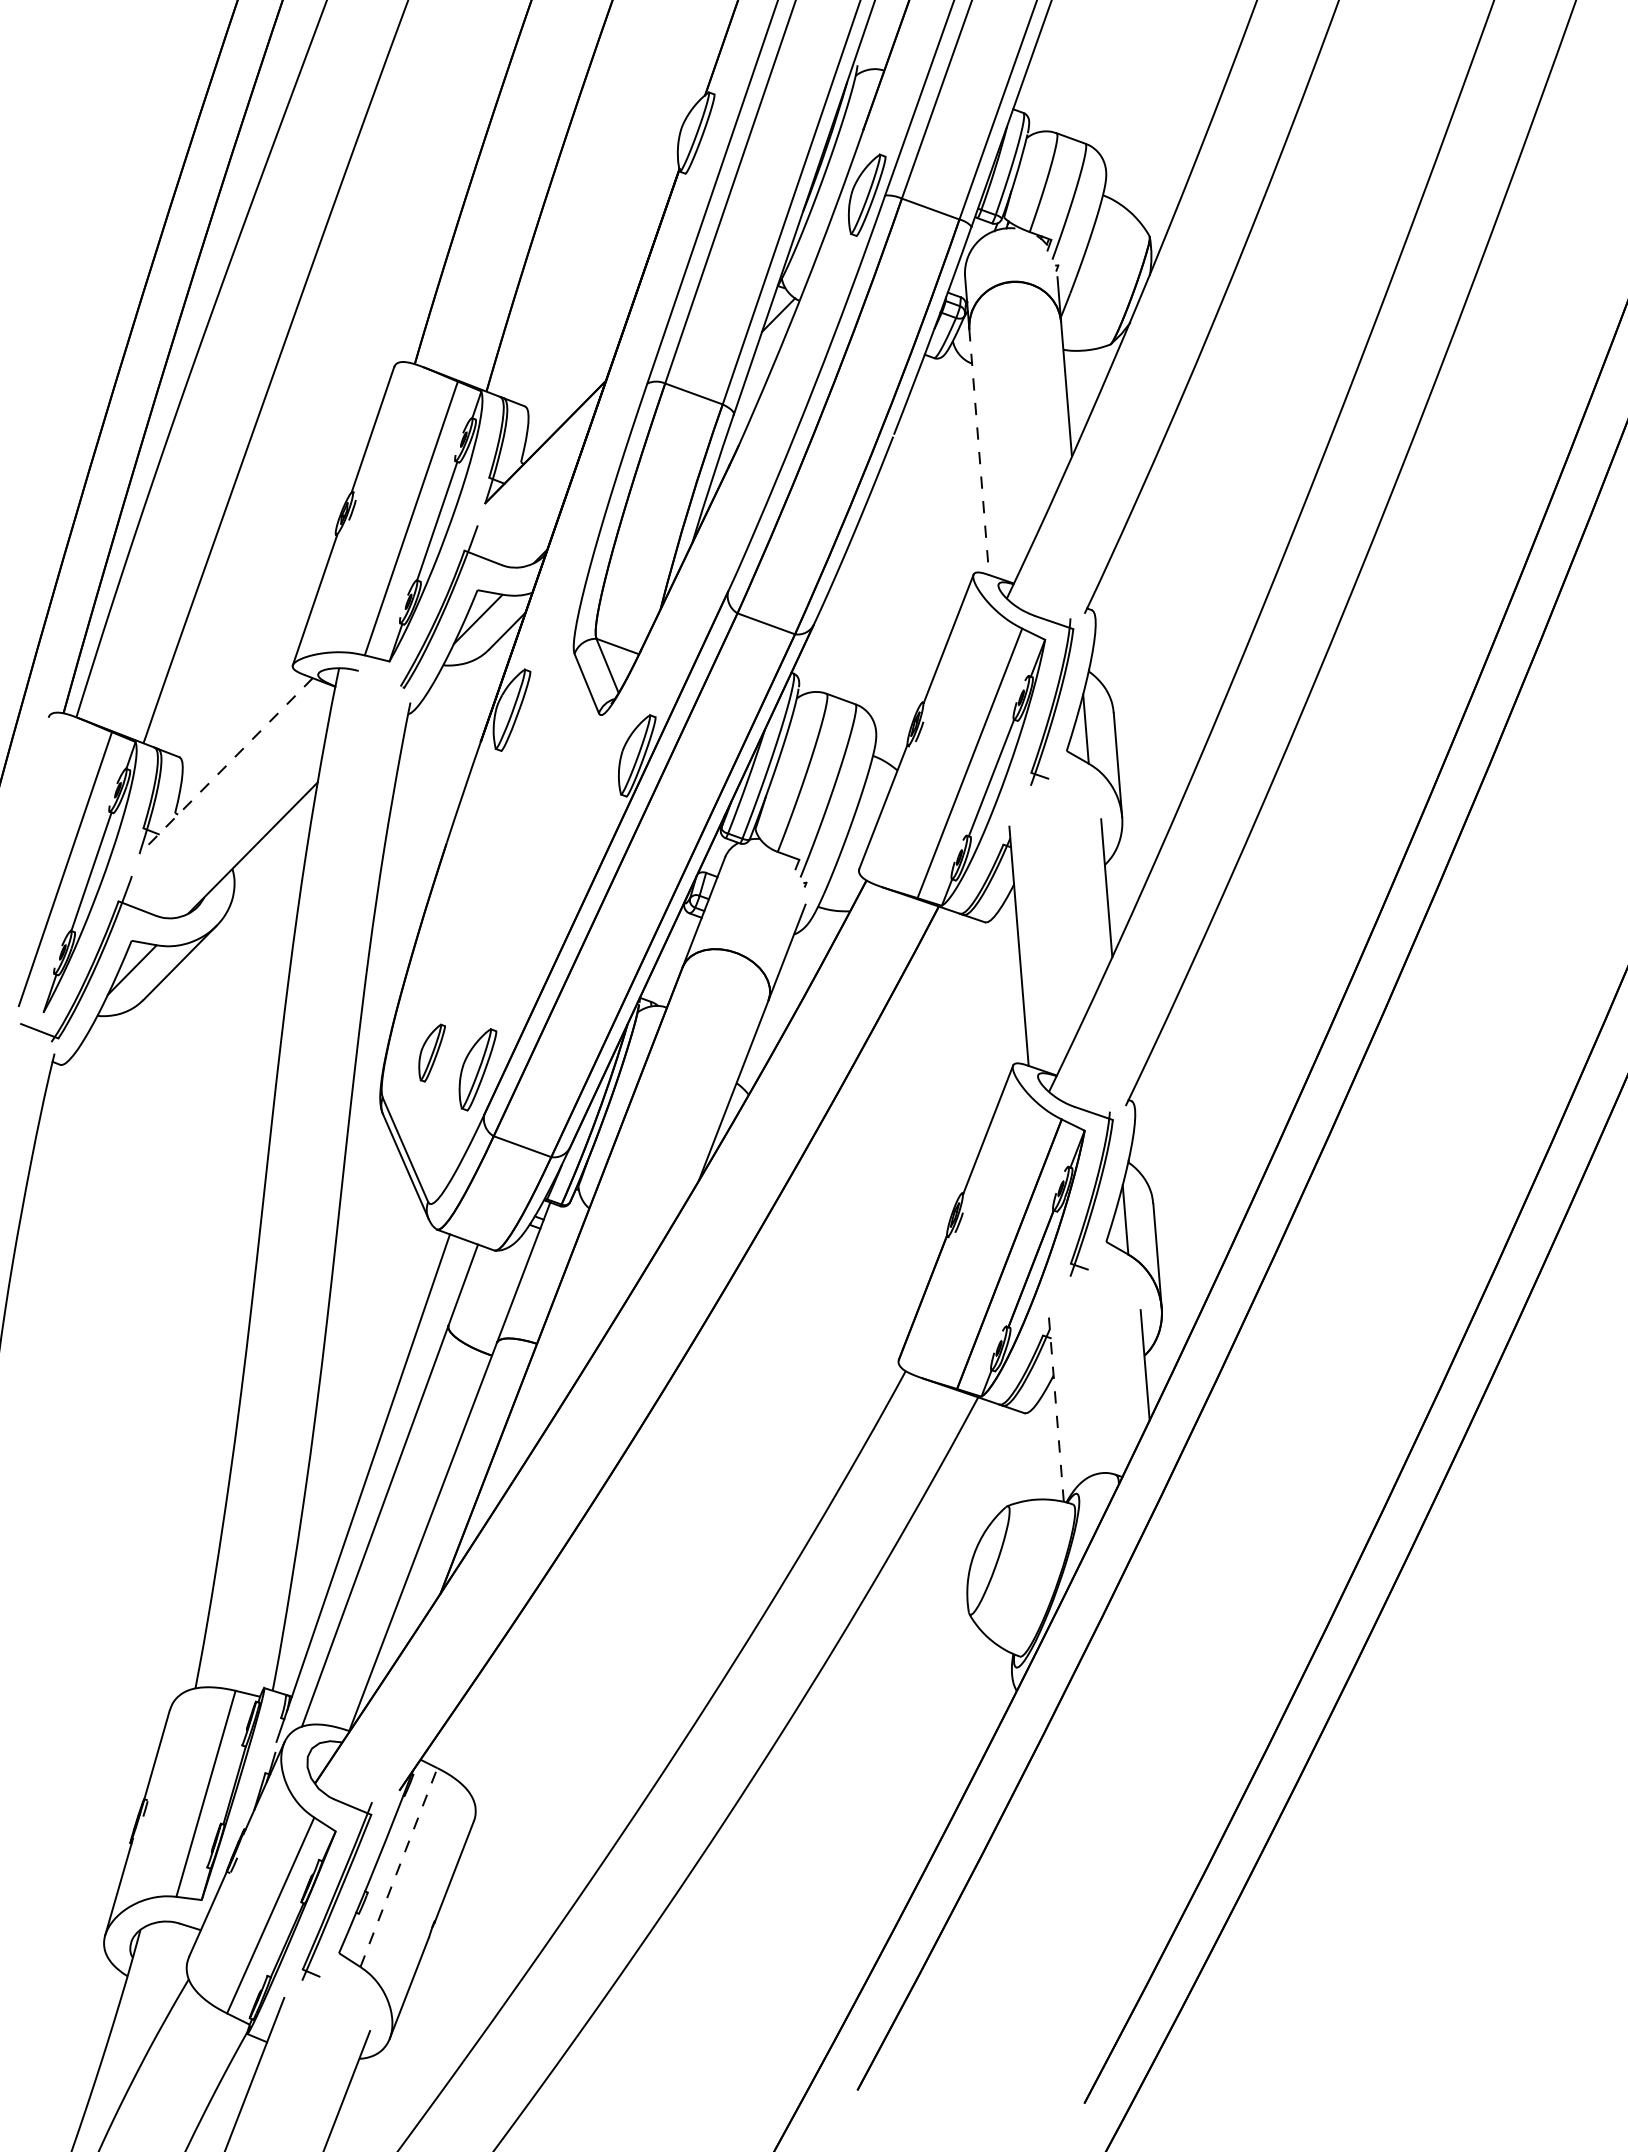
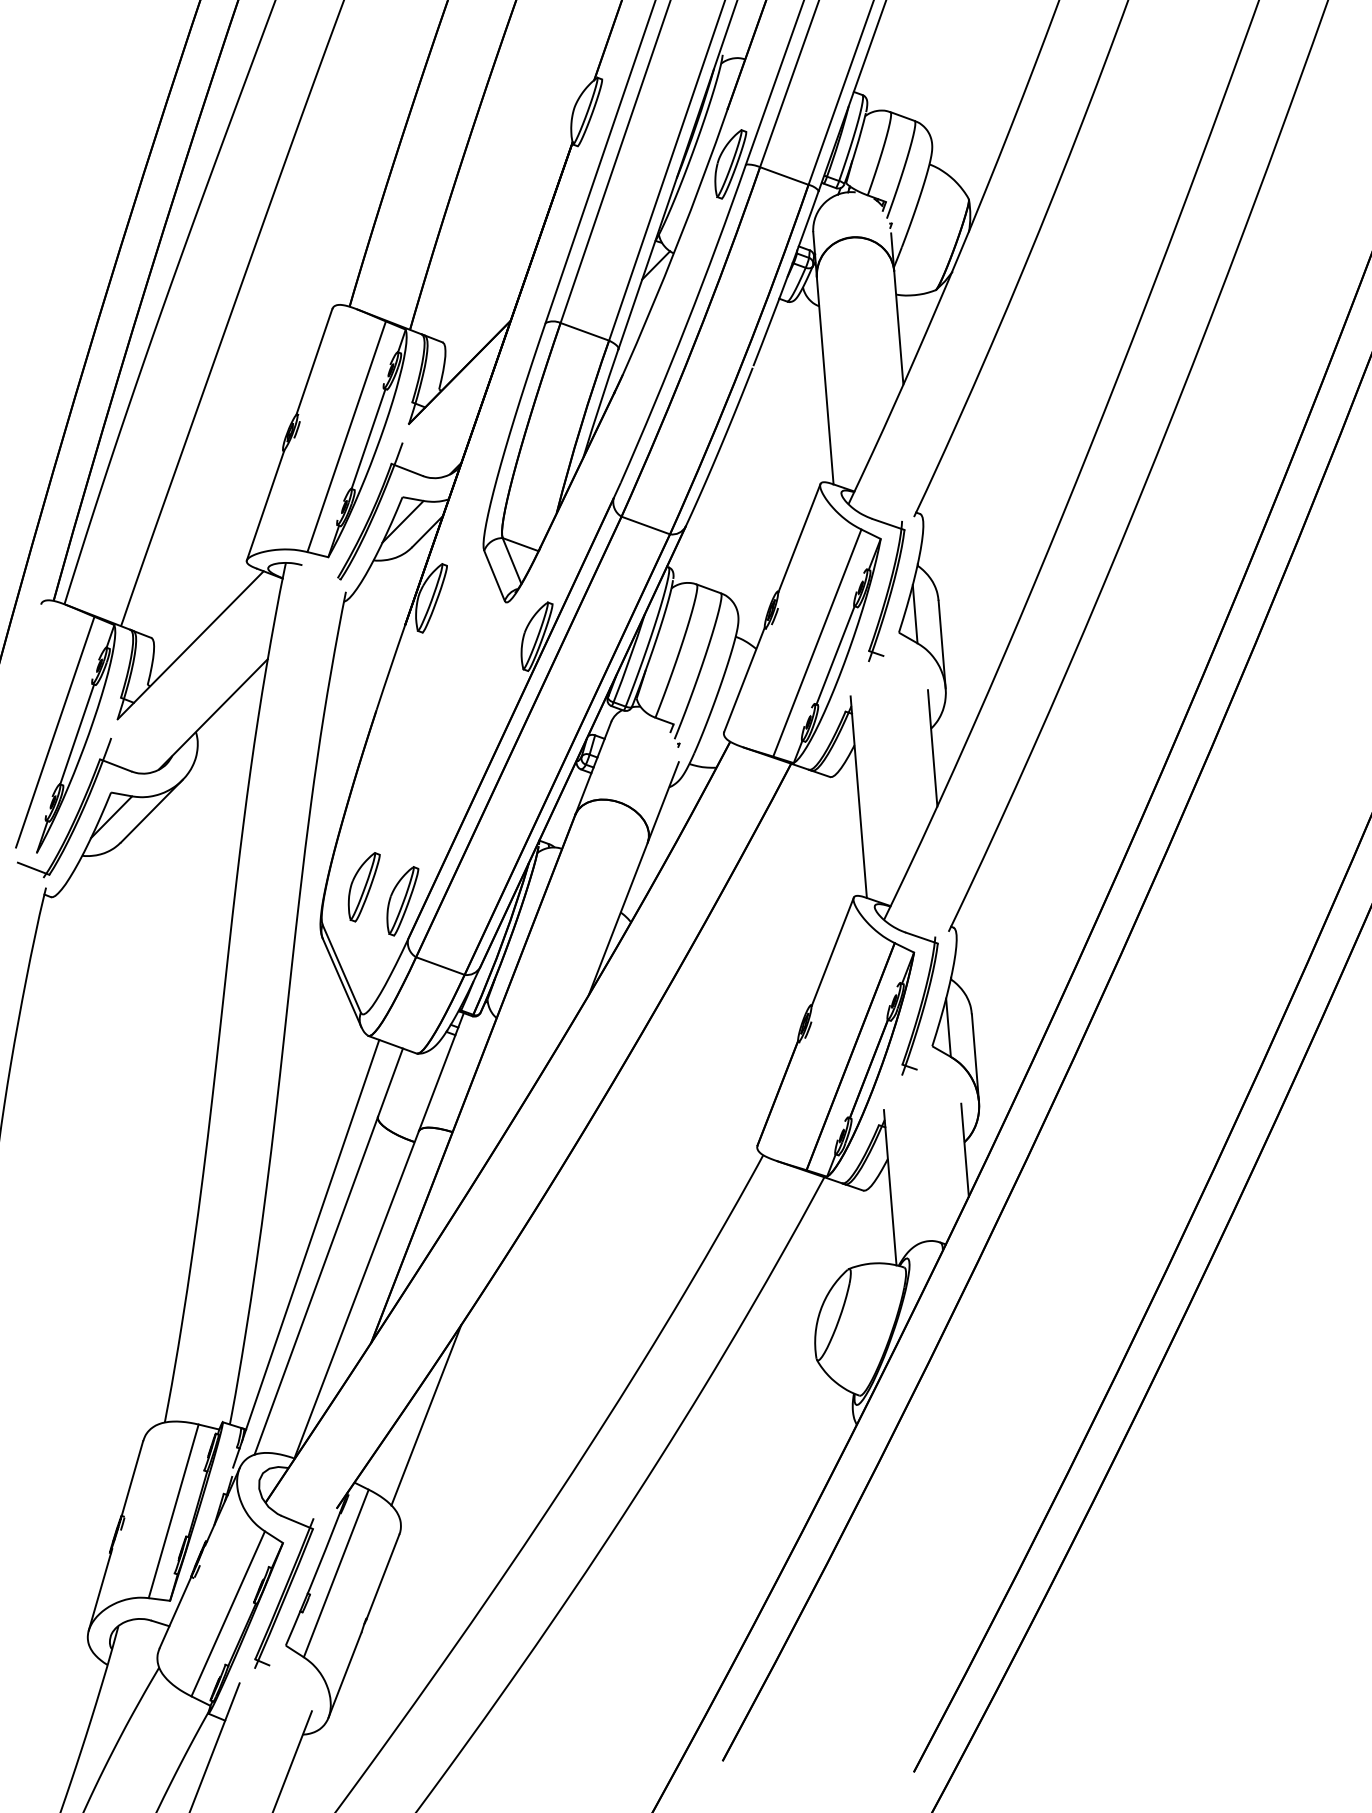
line: (979, 452) -> (825, 381), dashed -> solid
line: (225, 766) -> (190, 645), dashed -> solid
part: (431, 1052) -> (363, 886), size x1.43
line: (1056, 1409) -> (890, 1187), dashed -> solid
line: (505, 1679) -> (426, 1415), added
line: (398, 1867) -> (335, 1573), dashed -> solid

